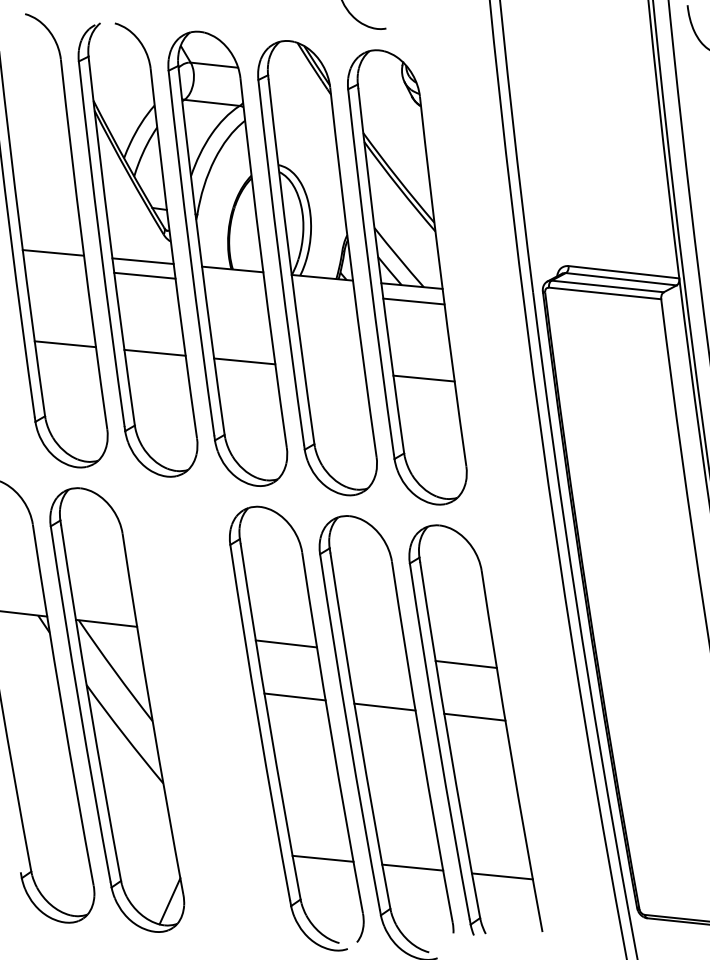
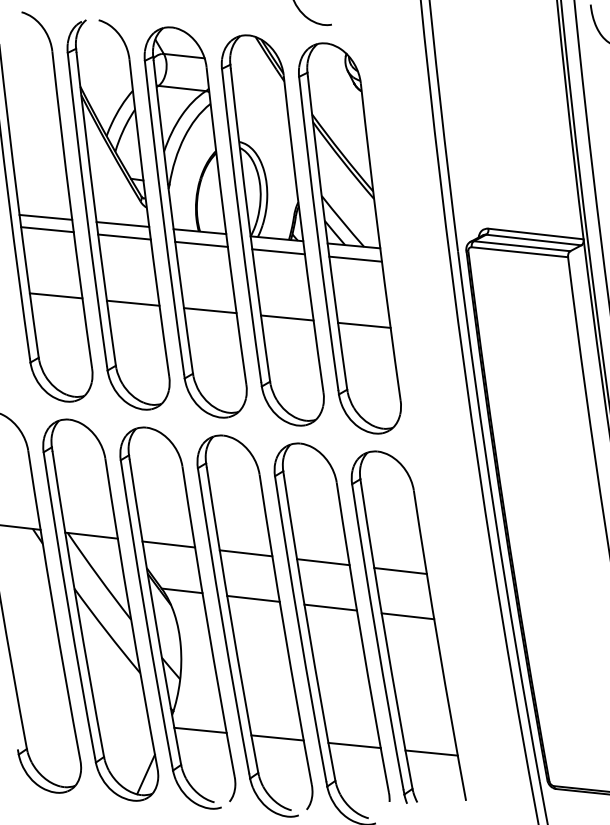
line: (54, 267) -> (46, 229), added
line: (234, 284) -> (201, 244), added
line: (323, 292) -> (277, 251), added
line: (333, 369) -> (286, 317), added
line: (375, 653) -> (322, 561), added
part: (206, 719) -> (177, 618), added

